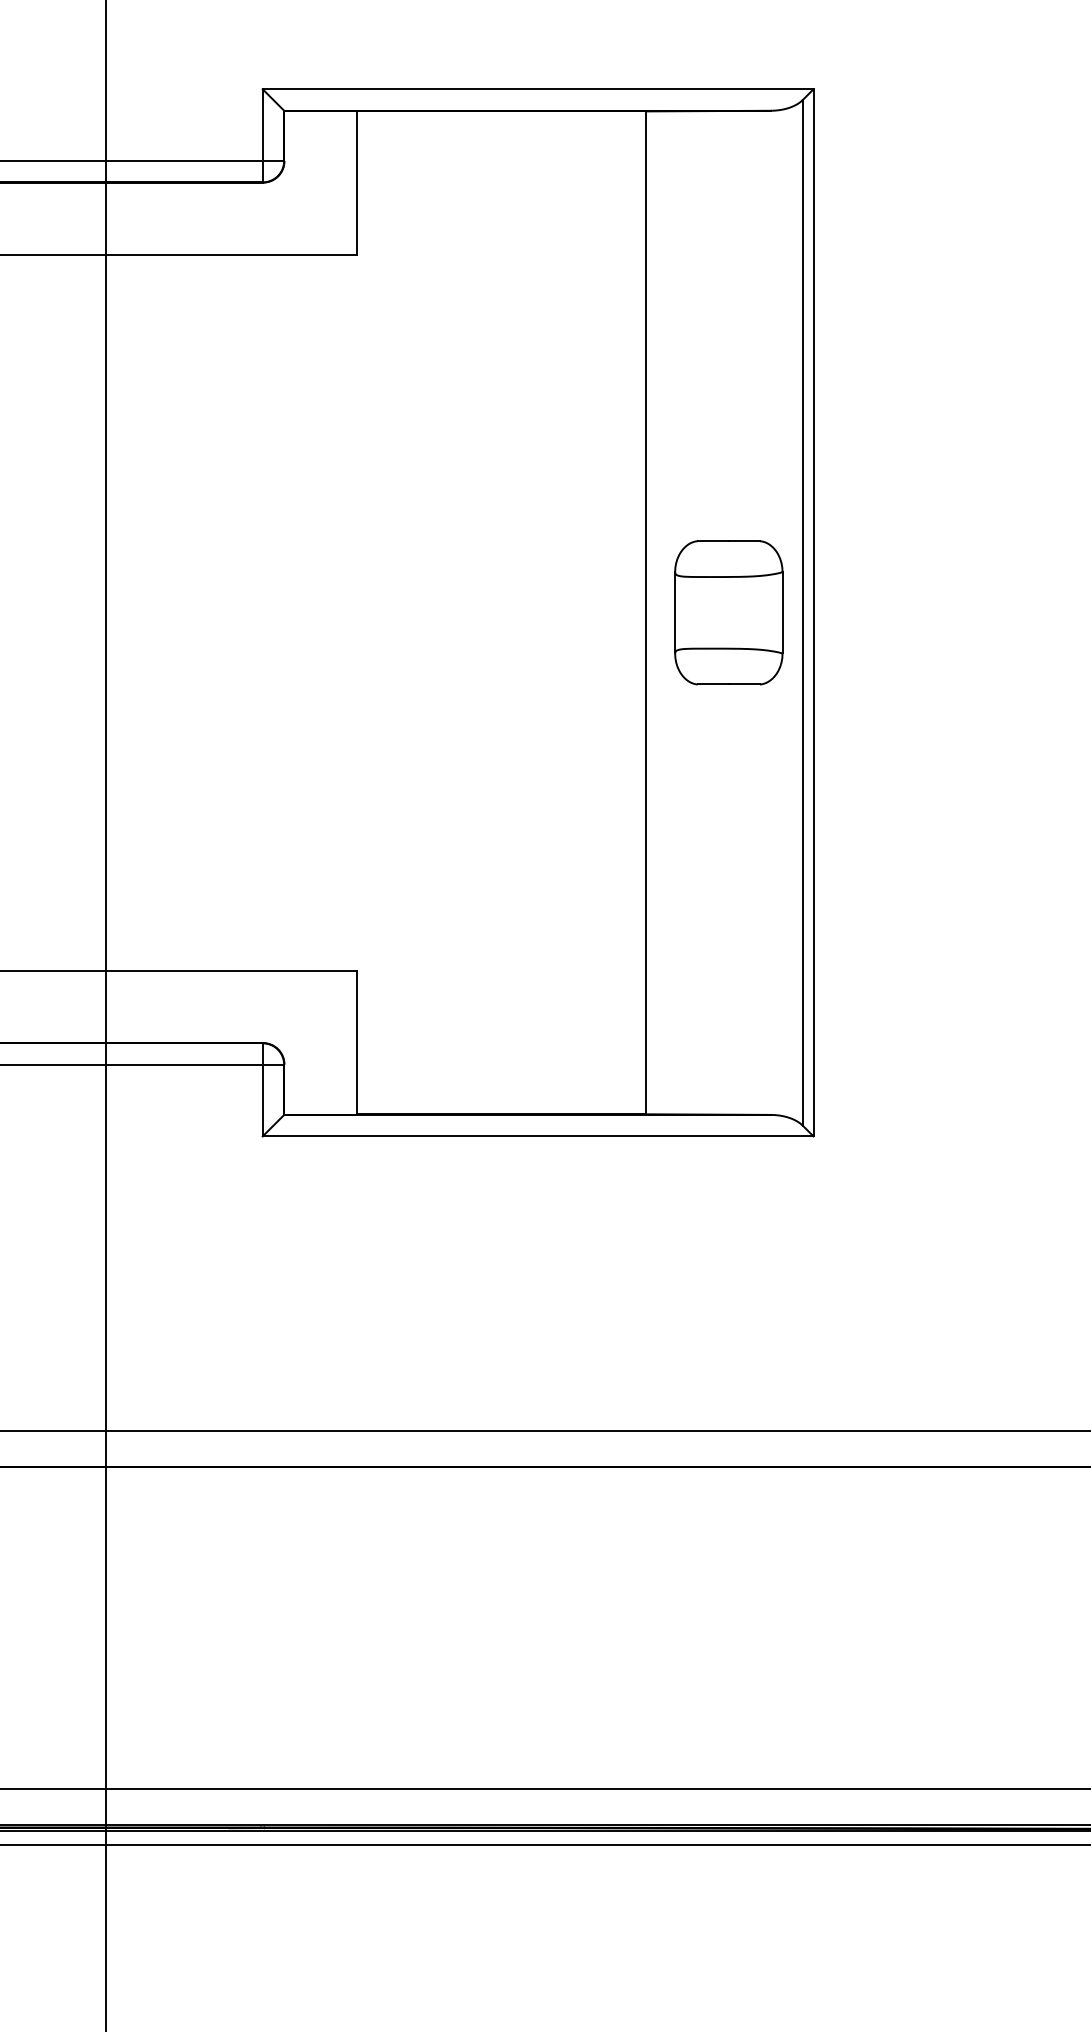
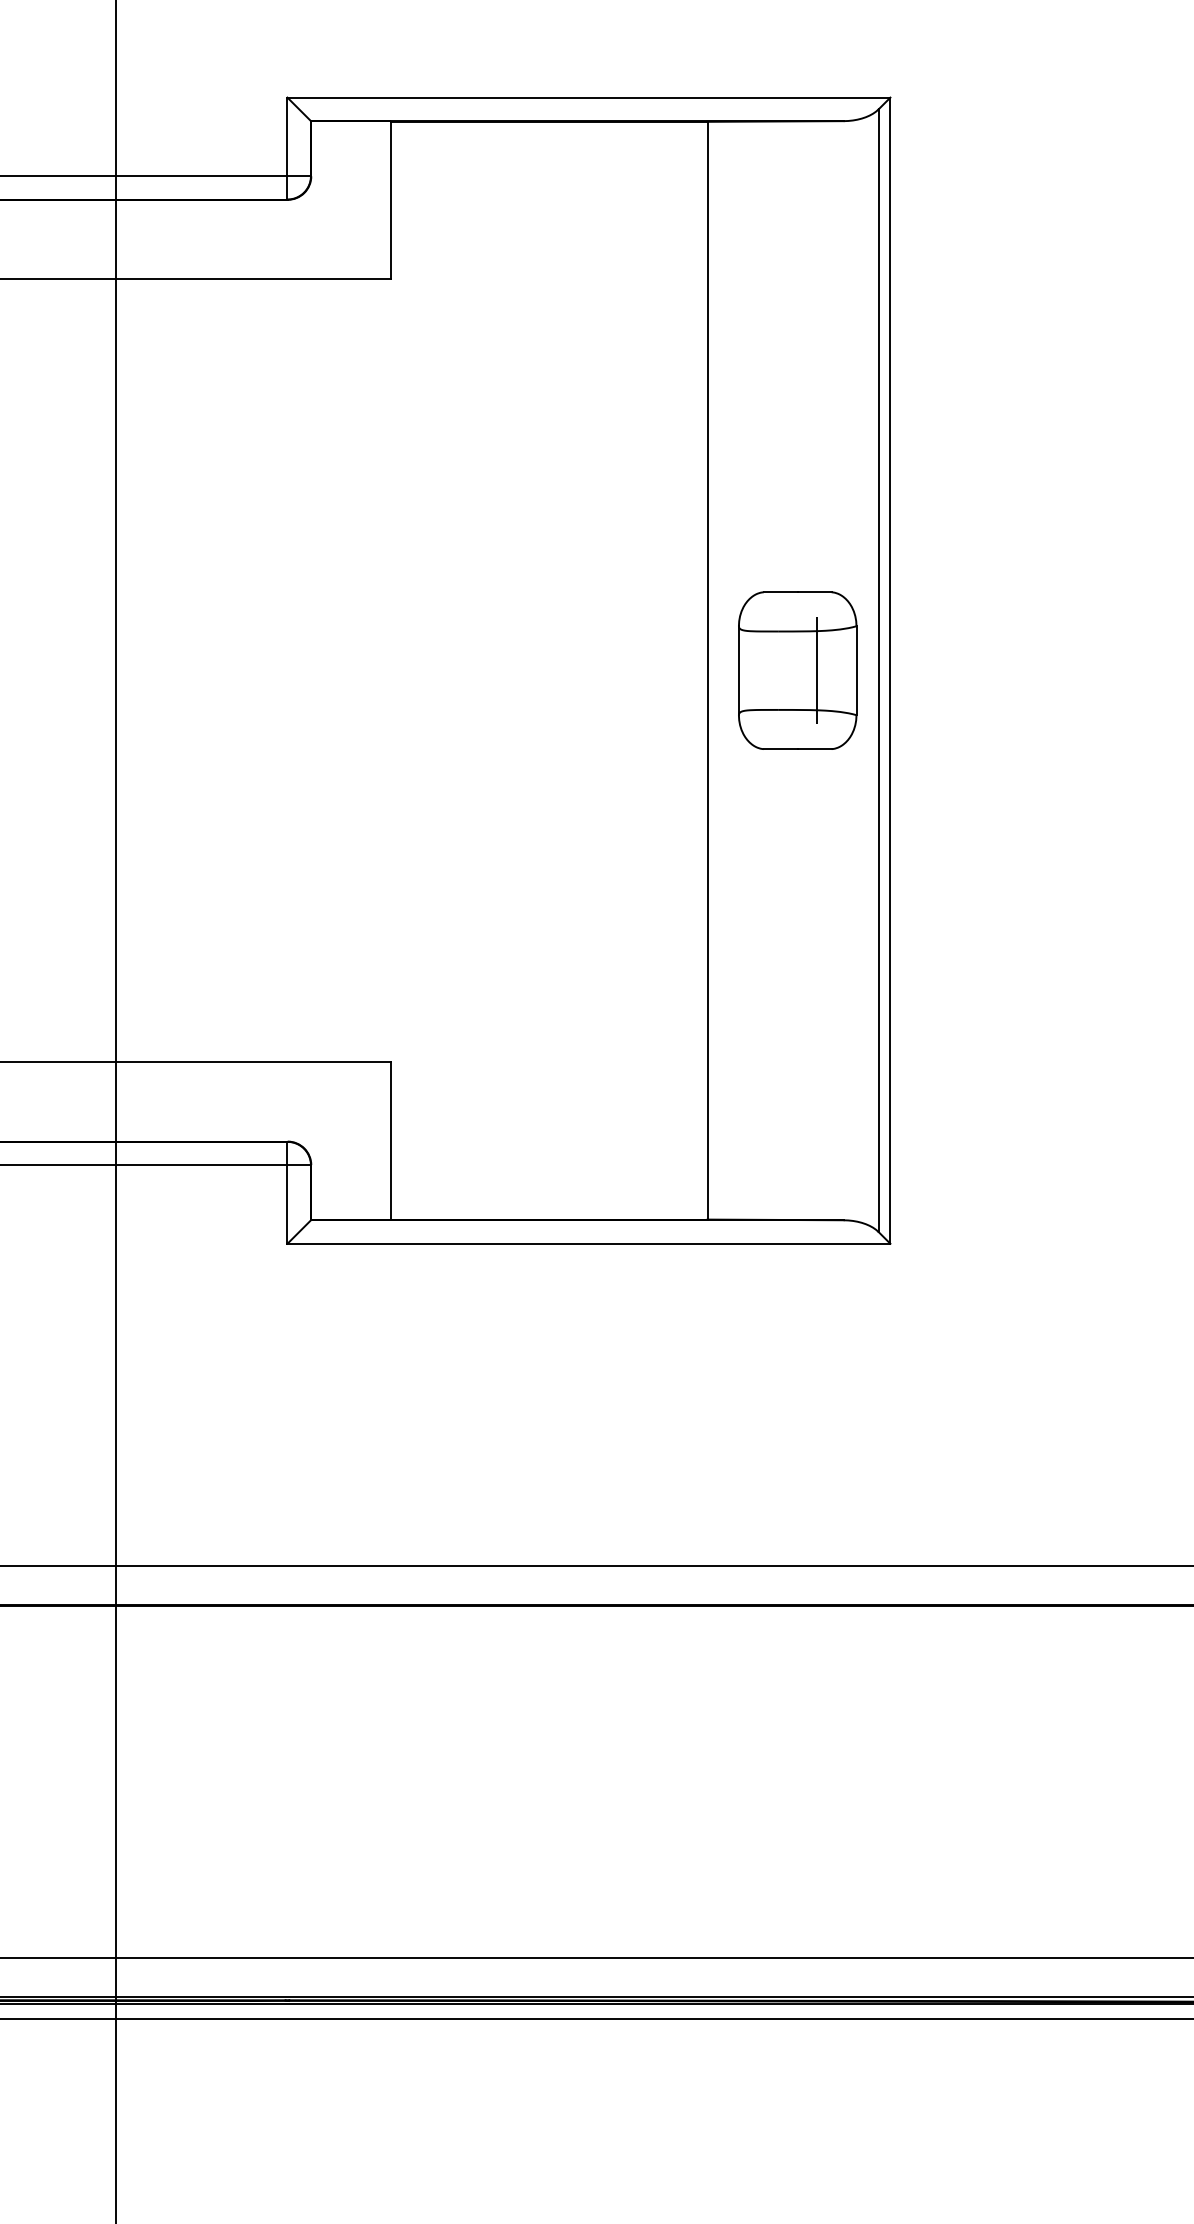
line: (746, 612) -> (817, 670), added

